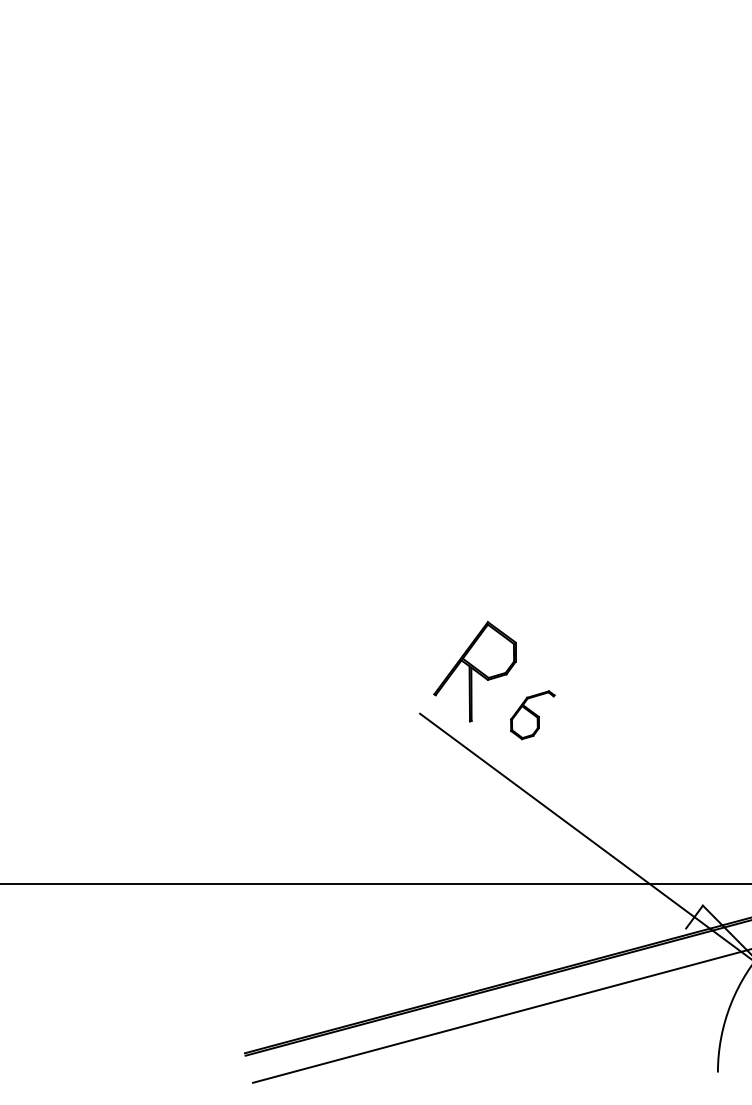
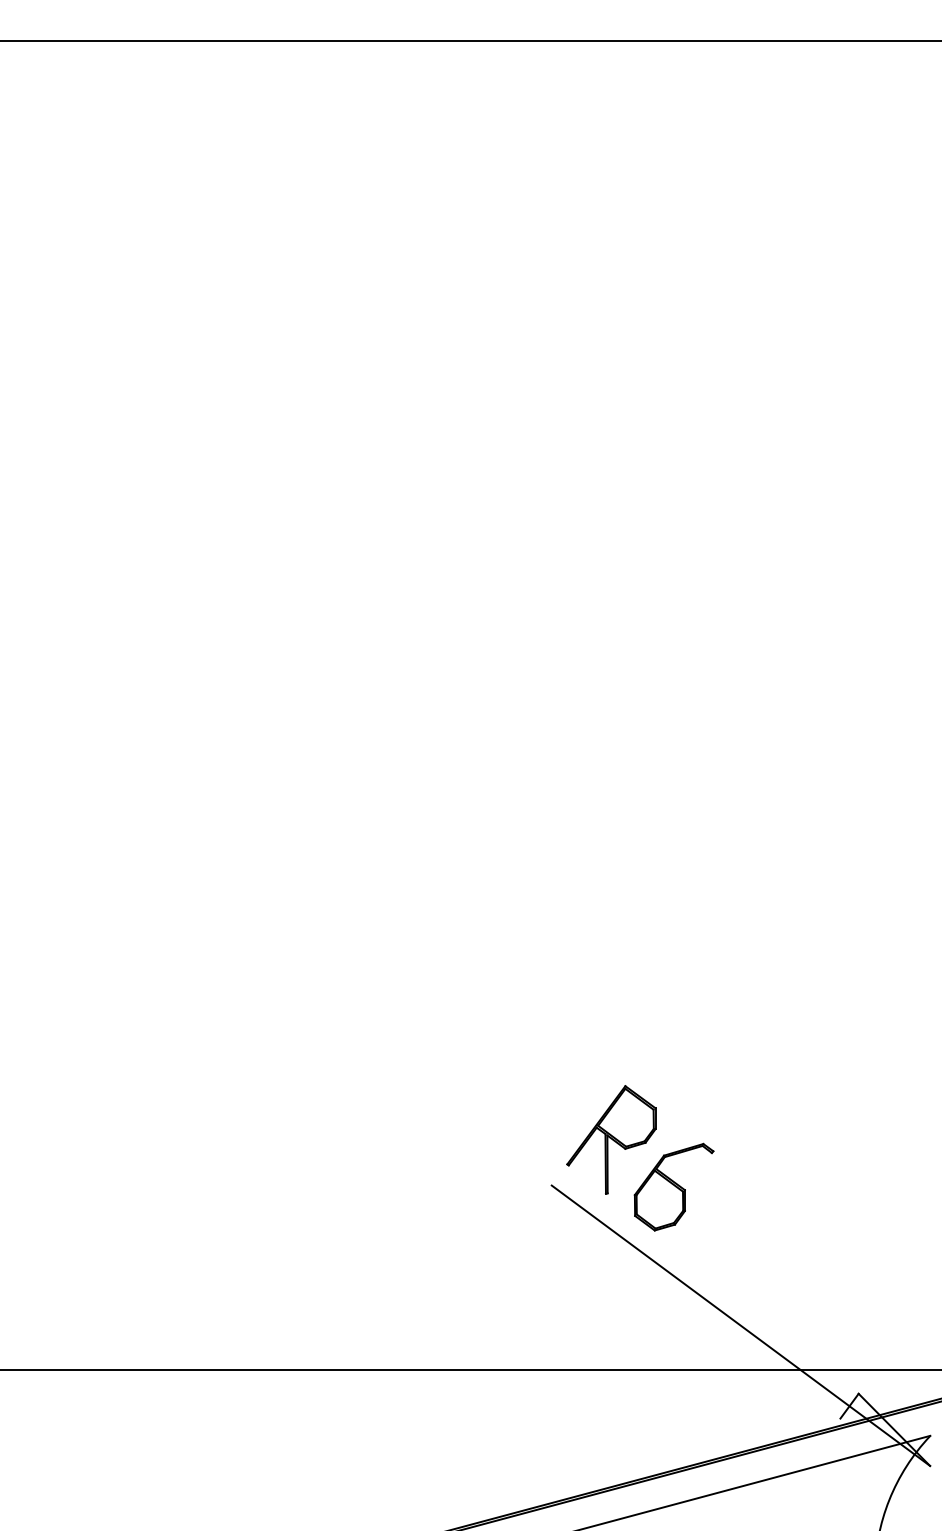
part: (532, 714) -> (673, 1186), size x1.67

